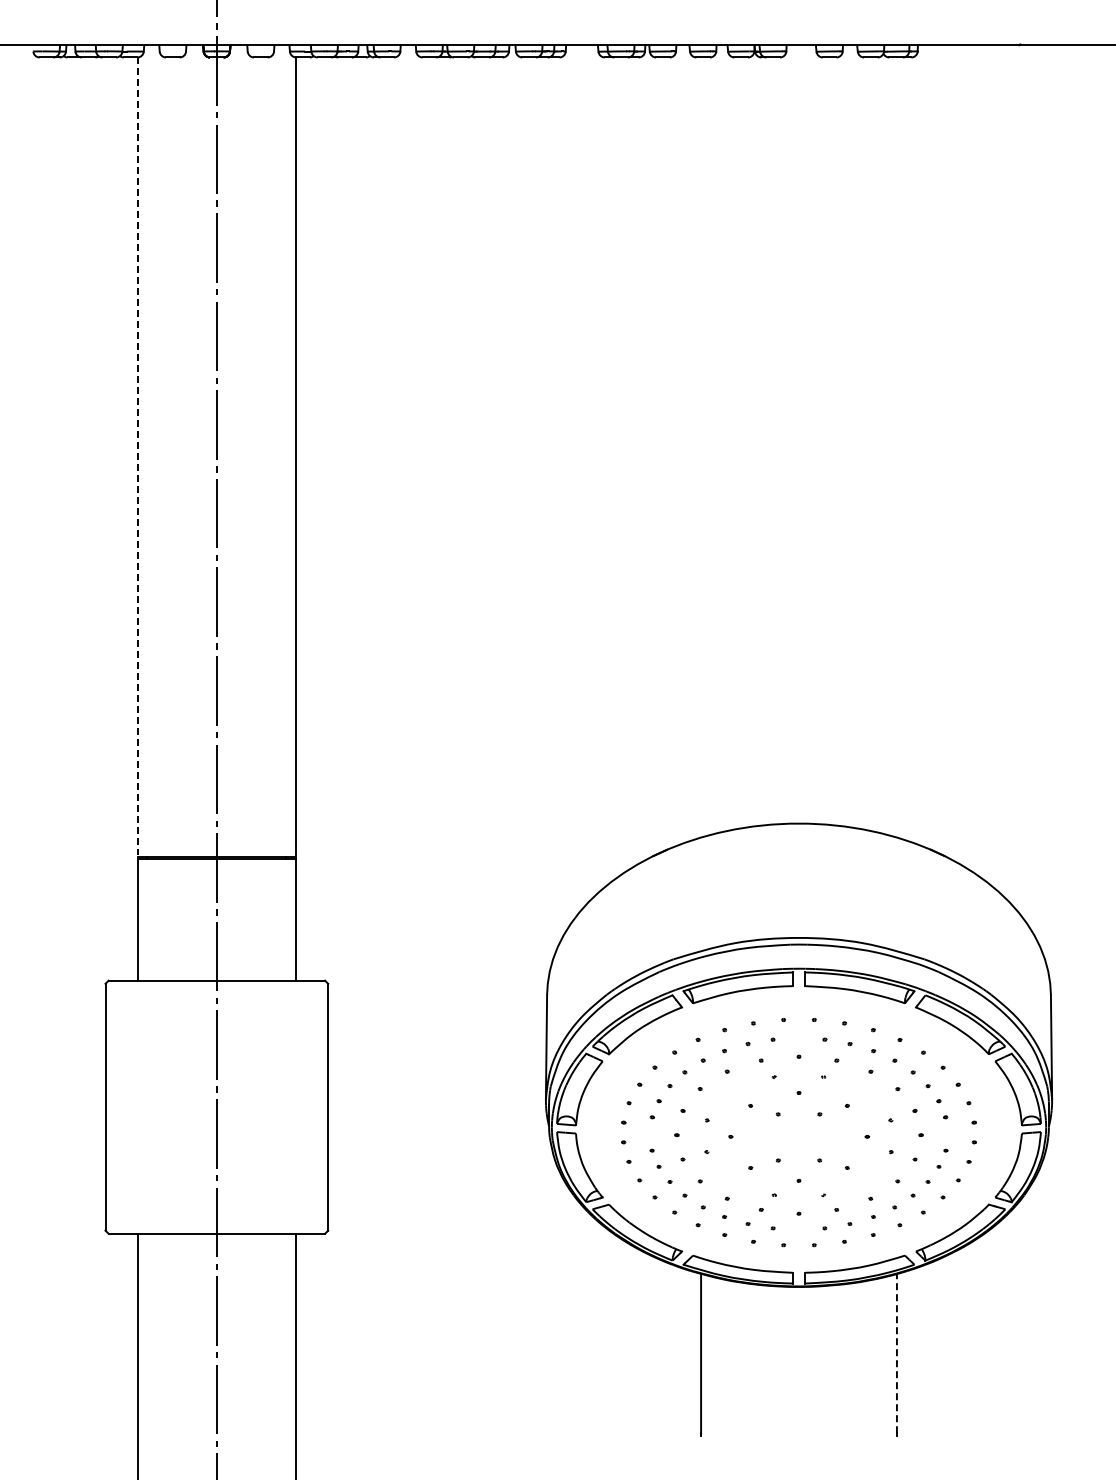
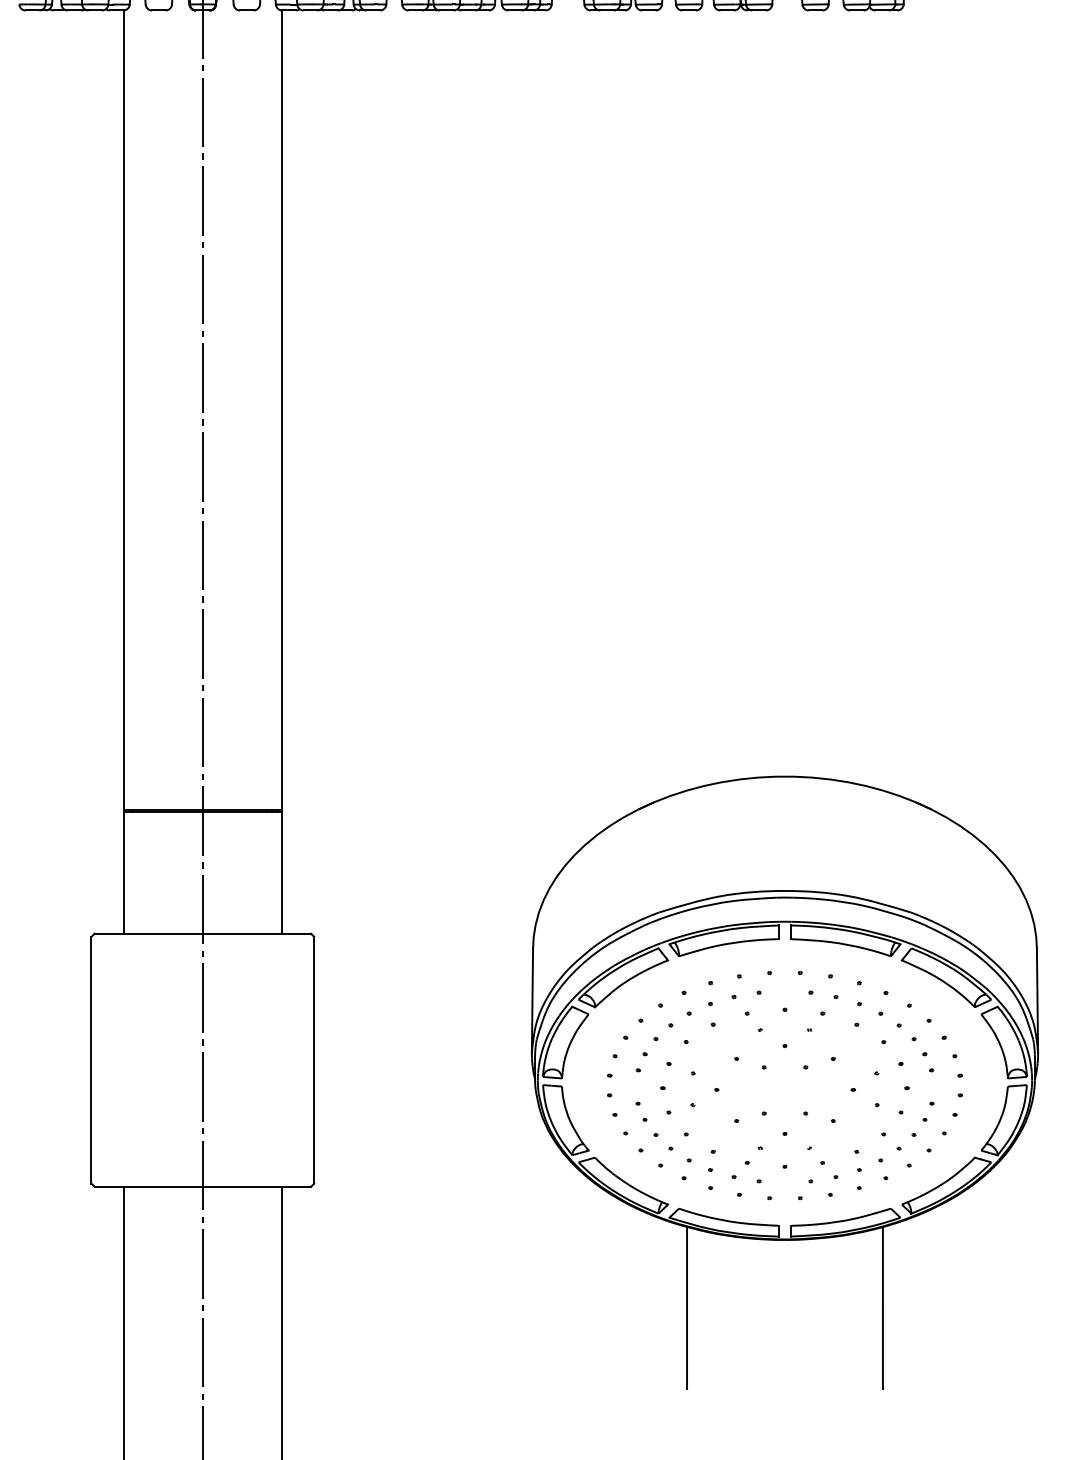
line: (137, 456) -> (123, 409), dashed -> solid
line: (896, 1353) -> (882, 1306), dashed -> solid

